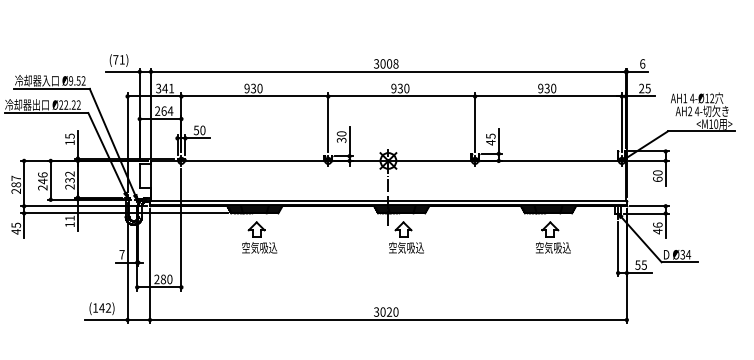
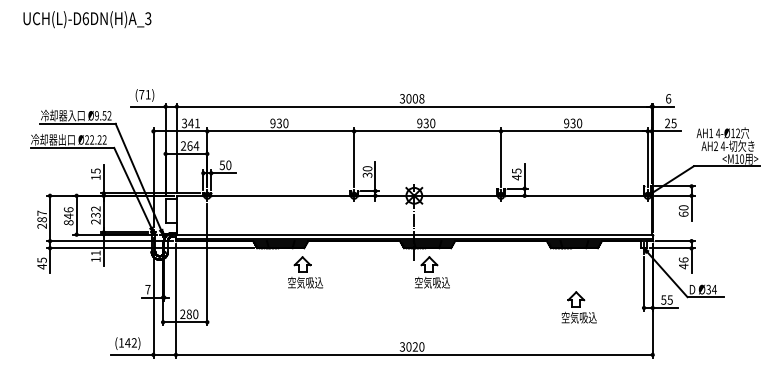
text: (42, 187) -> (68, 222), 246 -> 846
part: (259, 237) -> (305, 272), moved
part: (552, 237) -> (578, 307), moved

